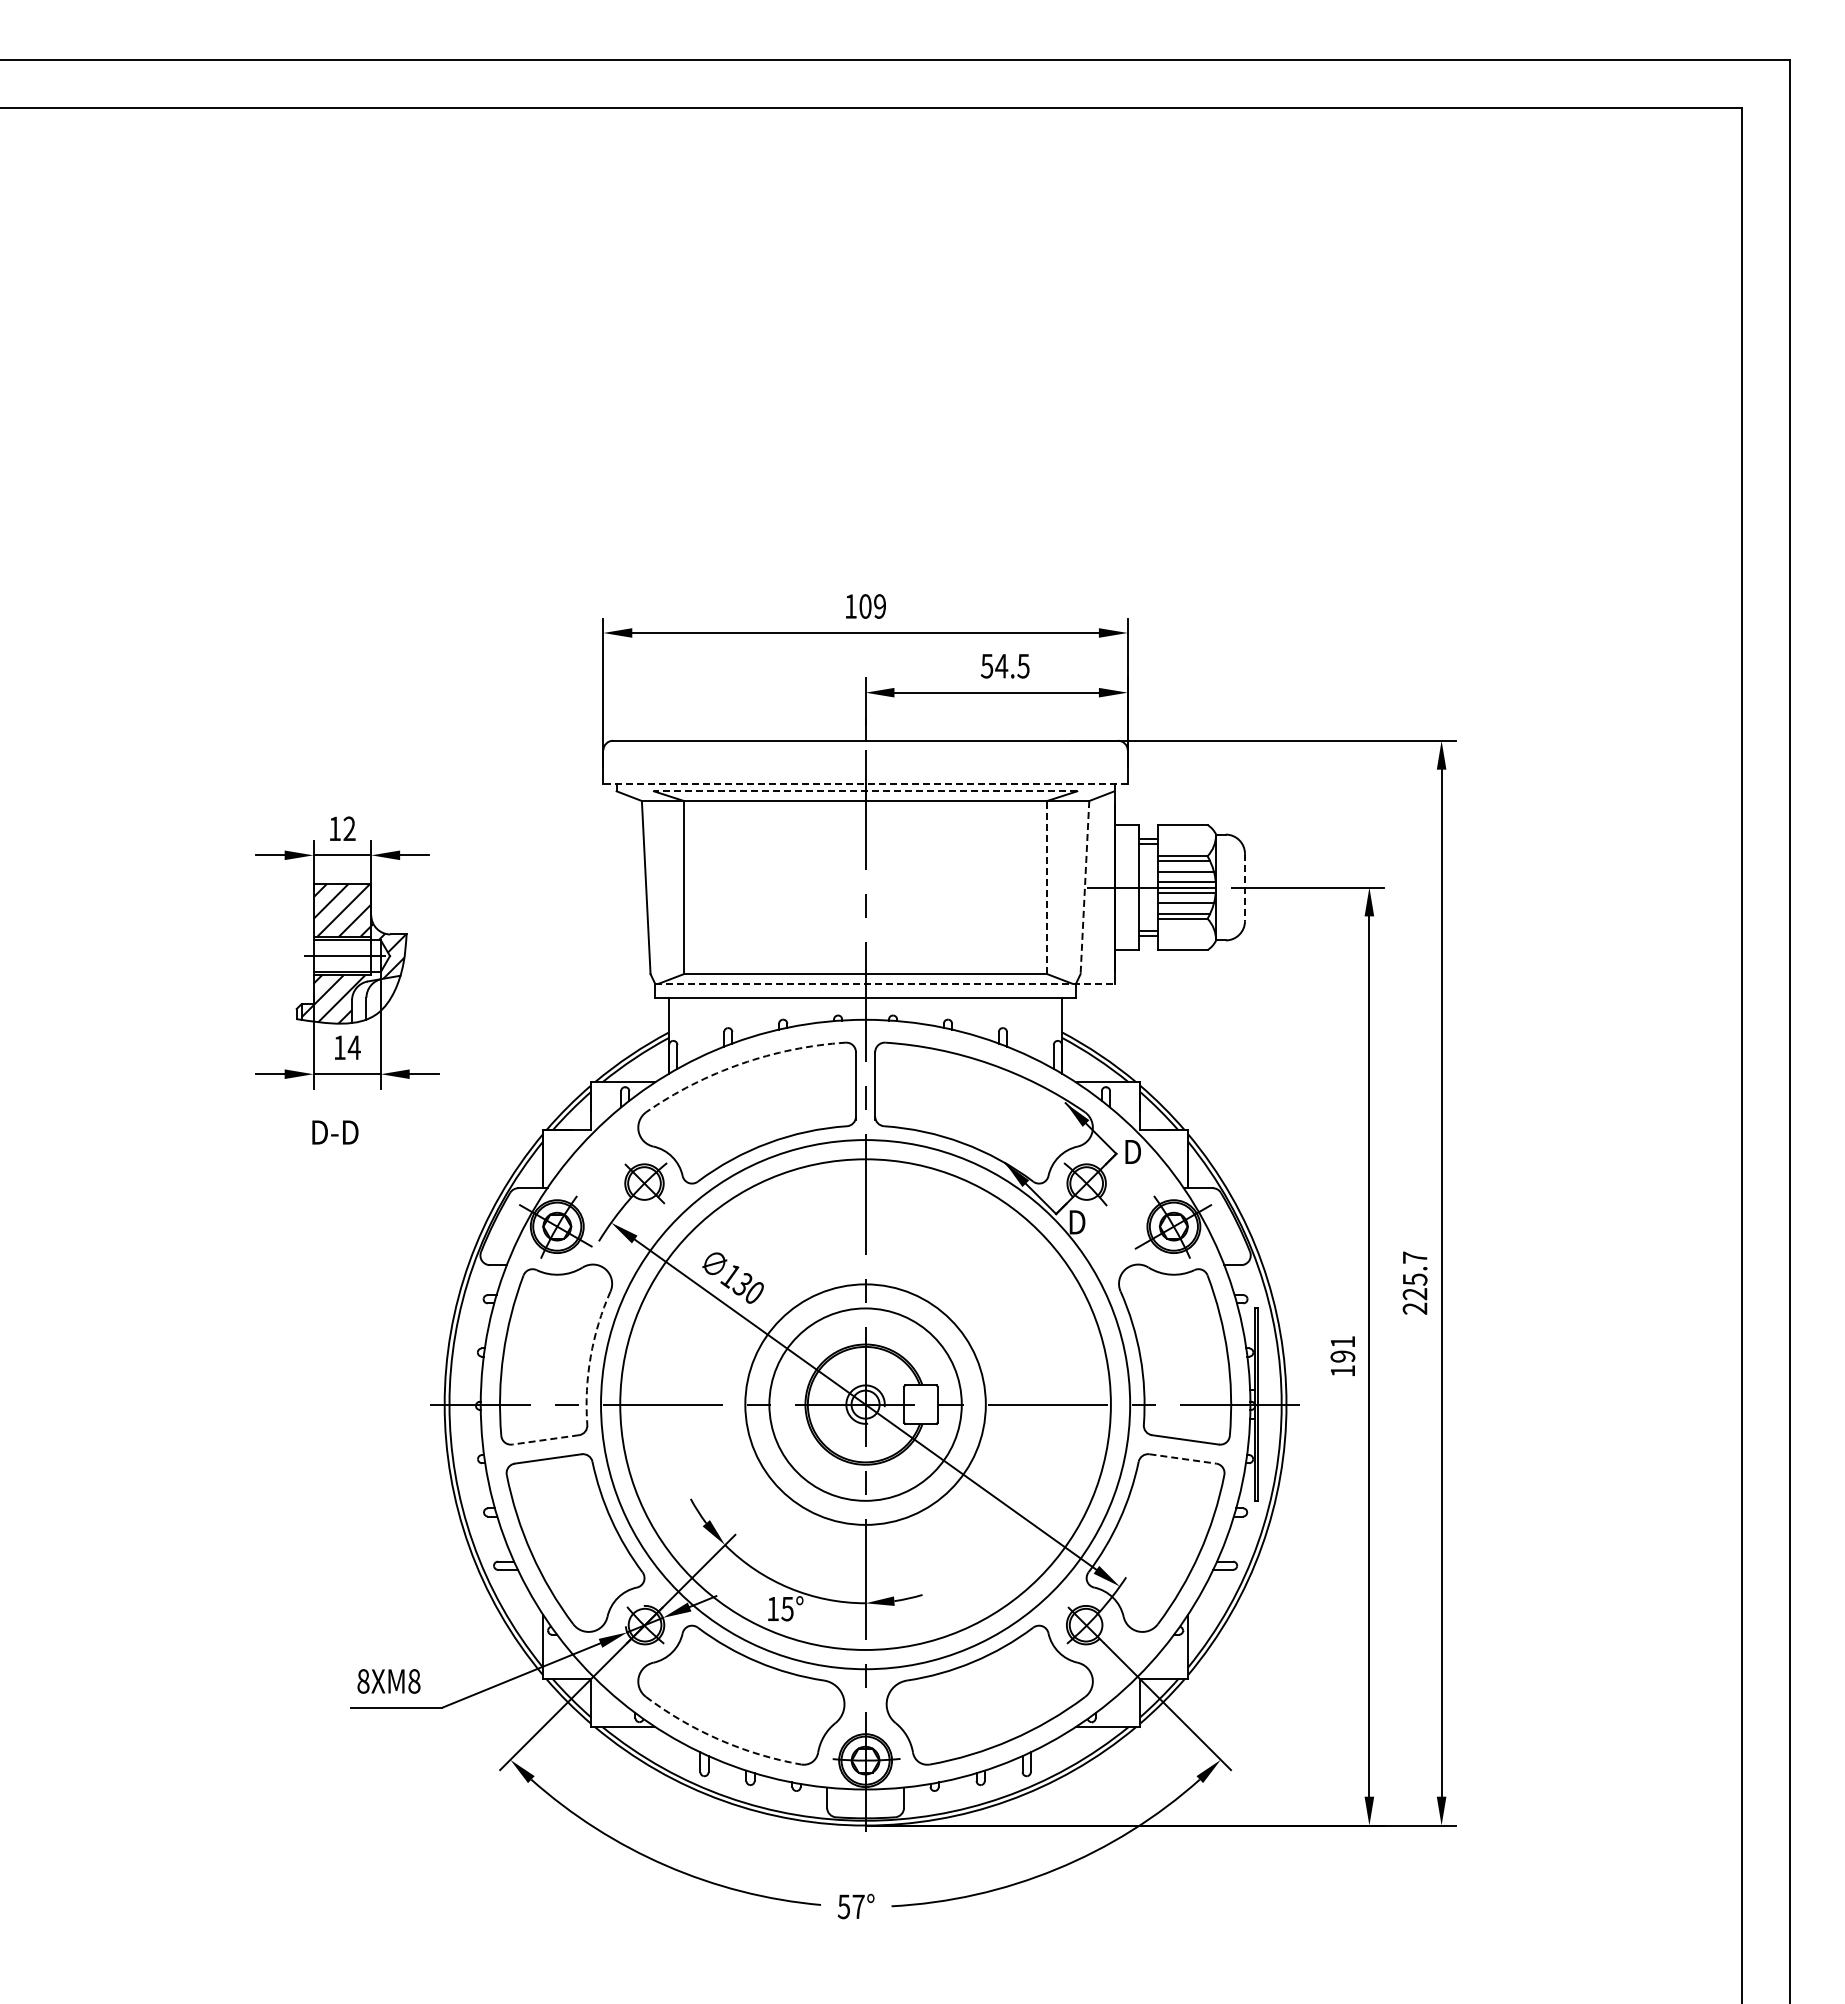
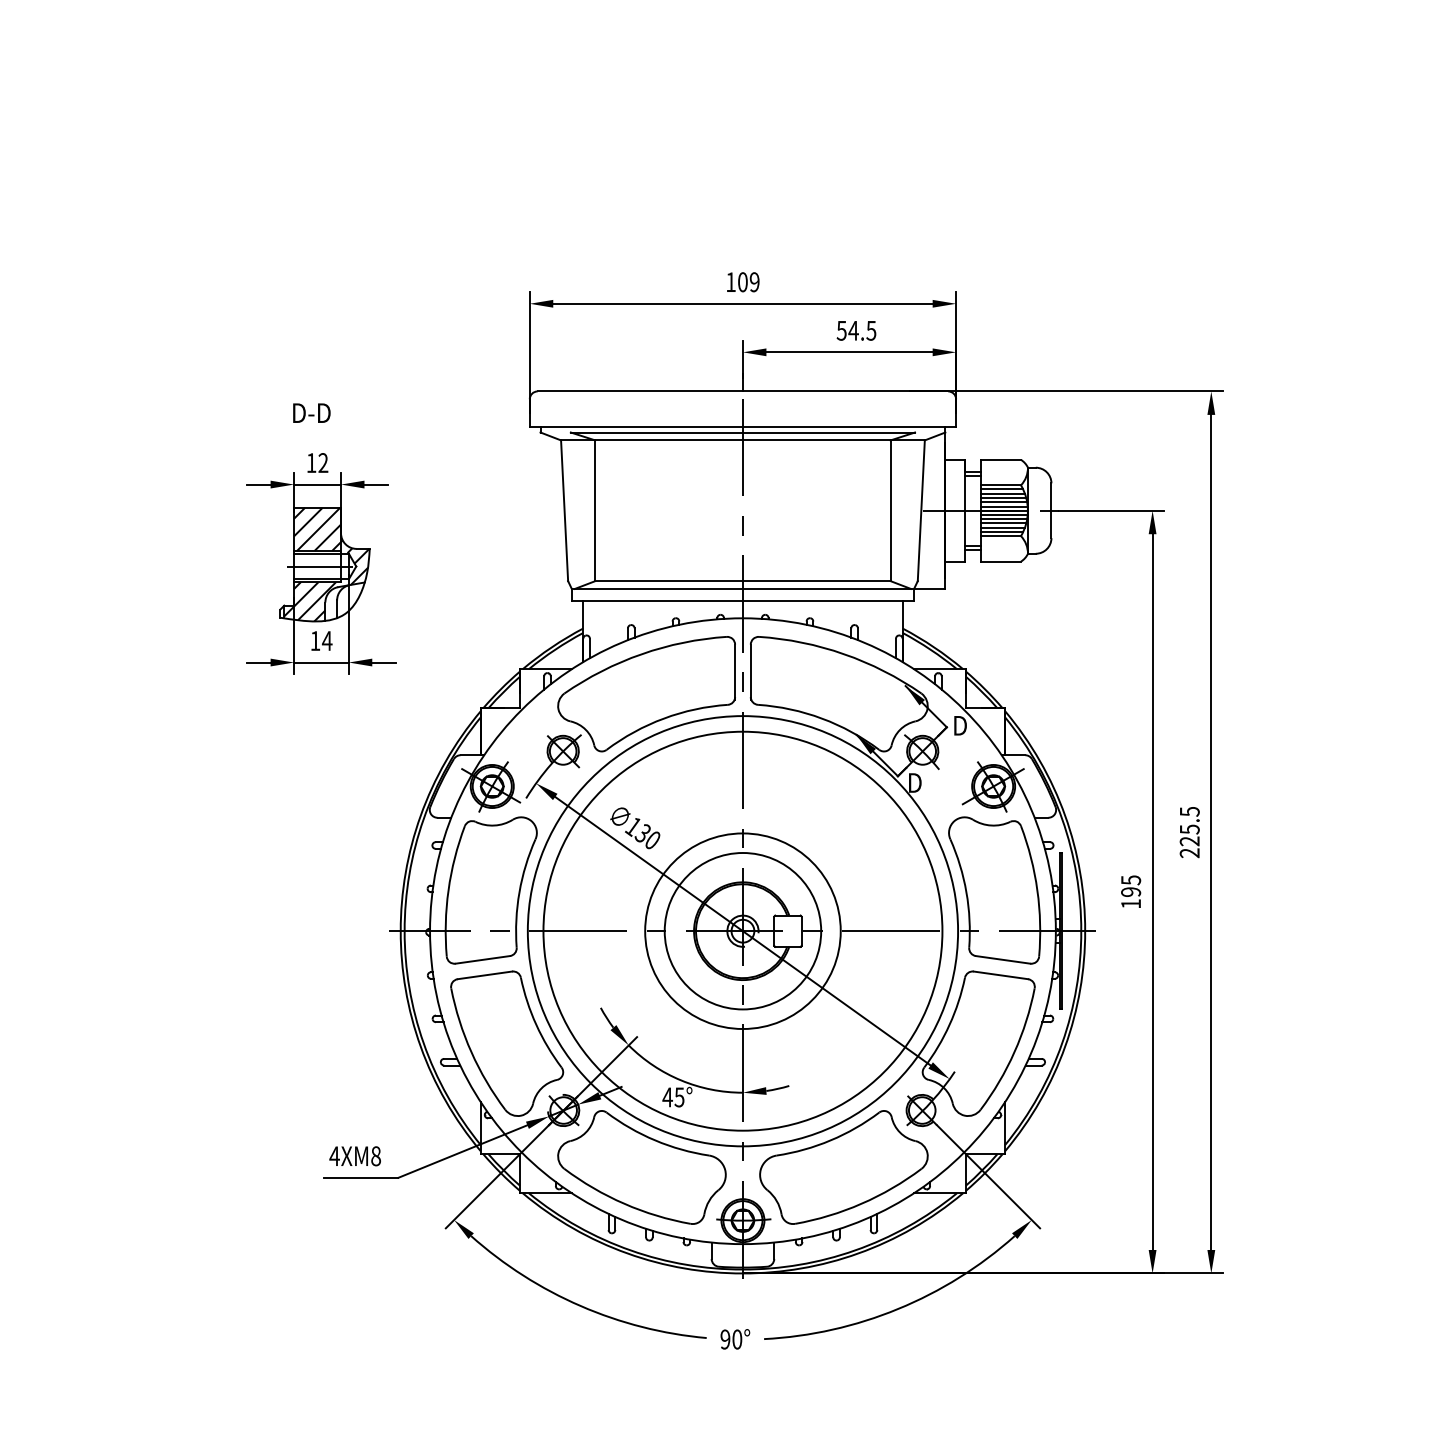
line: (865, 784) -> (742, 426), dashed -> solid
line: (865, 791) -> (742, 432), dashed -> solid
line: (1185, 866) -> (1003, 493), added
line: (1186, 877) -> (1003, 502), added
line: (1047, 887) -> (890, 510), dashed -> solid
line: (1084, 887) -> (920, 510), dashed -> solid
line: (1244, 887) -> (1051, 510), dashed -> solid
line: (1186, 897) -> (1003, 518), added
line: (1185, 908) -> (1003, 527), added
line: (884, 983) -> (758, 588), dashed -> solid
arc: (741, 1063) -> (642, 653), dashed -> solid
text: (335, 1132) -> (311, 413), moved
text: (1415, 1257) -> (1190, 811), 225.7 -> 225.5
text: (1343, 1342) -> (1131, 880), 191 -> 195
arc: (590, 1356) -> (519, 892), dashed -> solid
line: (545, 1439) -> (482, 959), dashed -> solid
line: (1182, 1458) -> (1000, 975), dashed -> solid
text: (772, 1608) -> (667, 1096), 15° -> 45°
text: (362, 1681) -> (333, 1156), 8XM8 -> 4XM8
arc: (719, 1739) -> (624, 1203), dashed -> solid
text: (850, 1906) -> (730, 1339), 57° -> 90°

